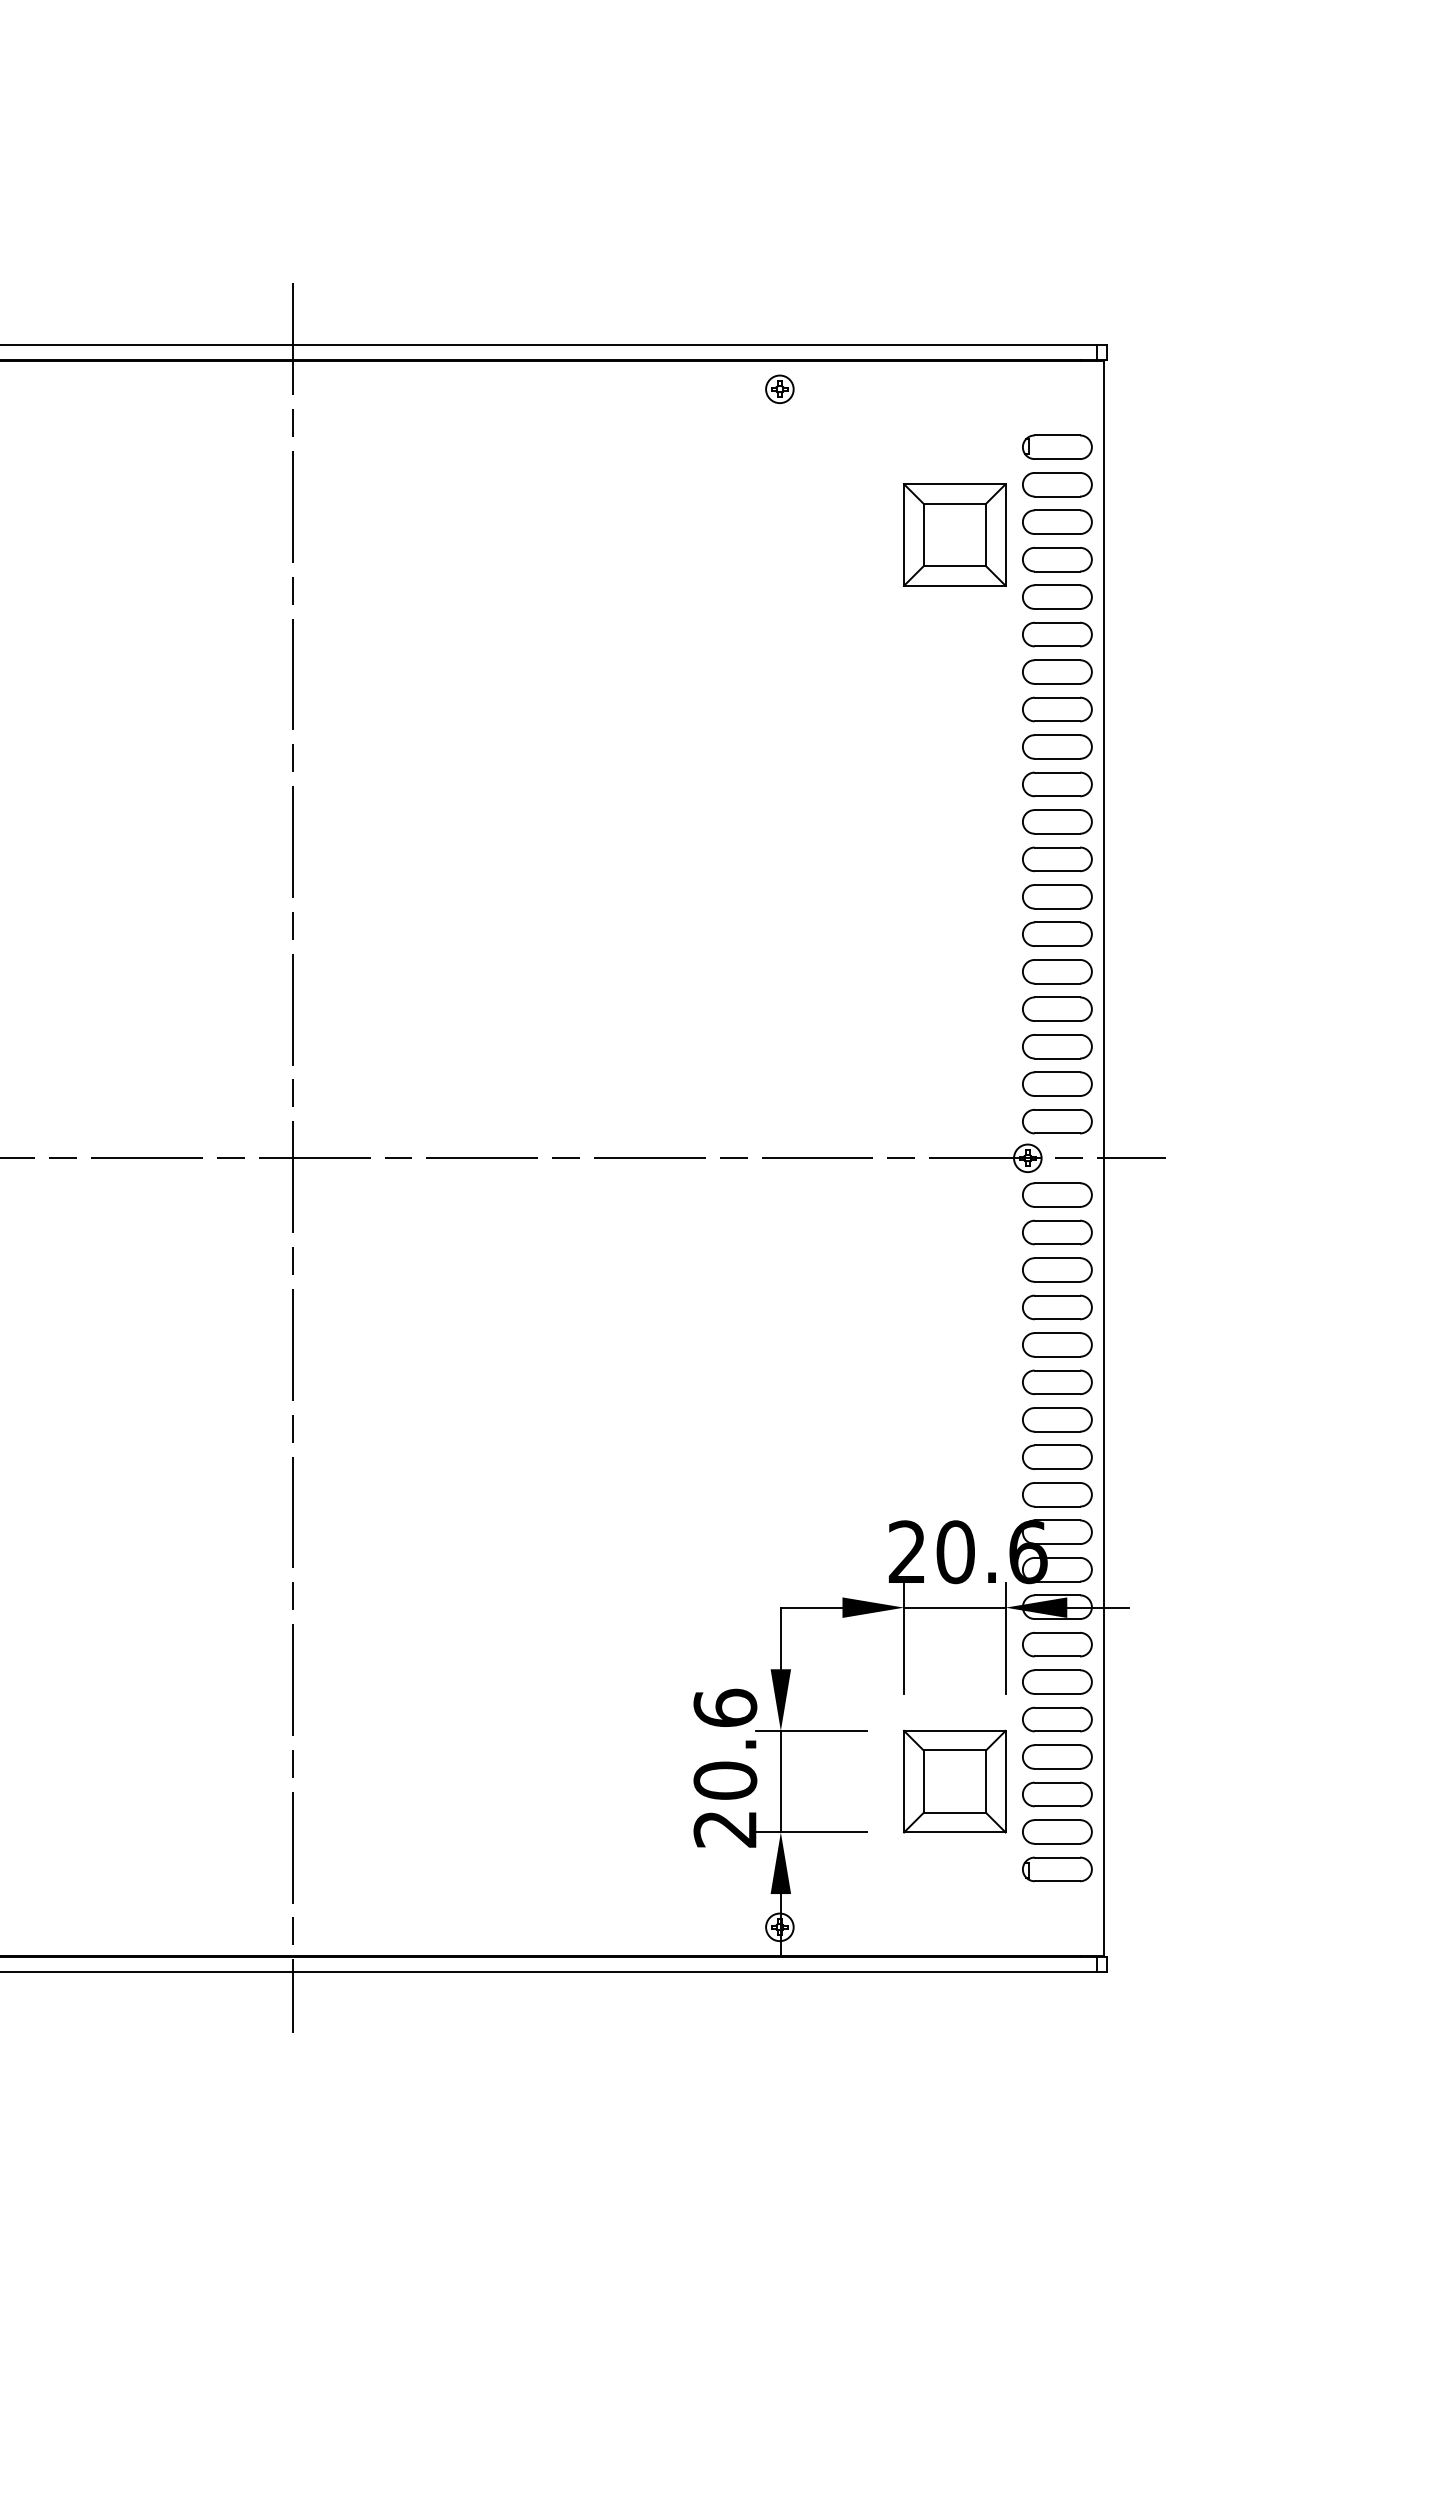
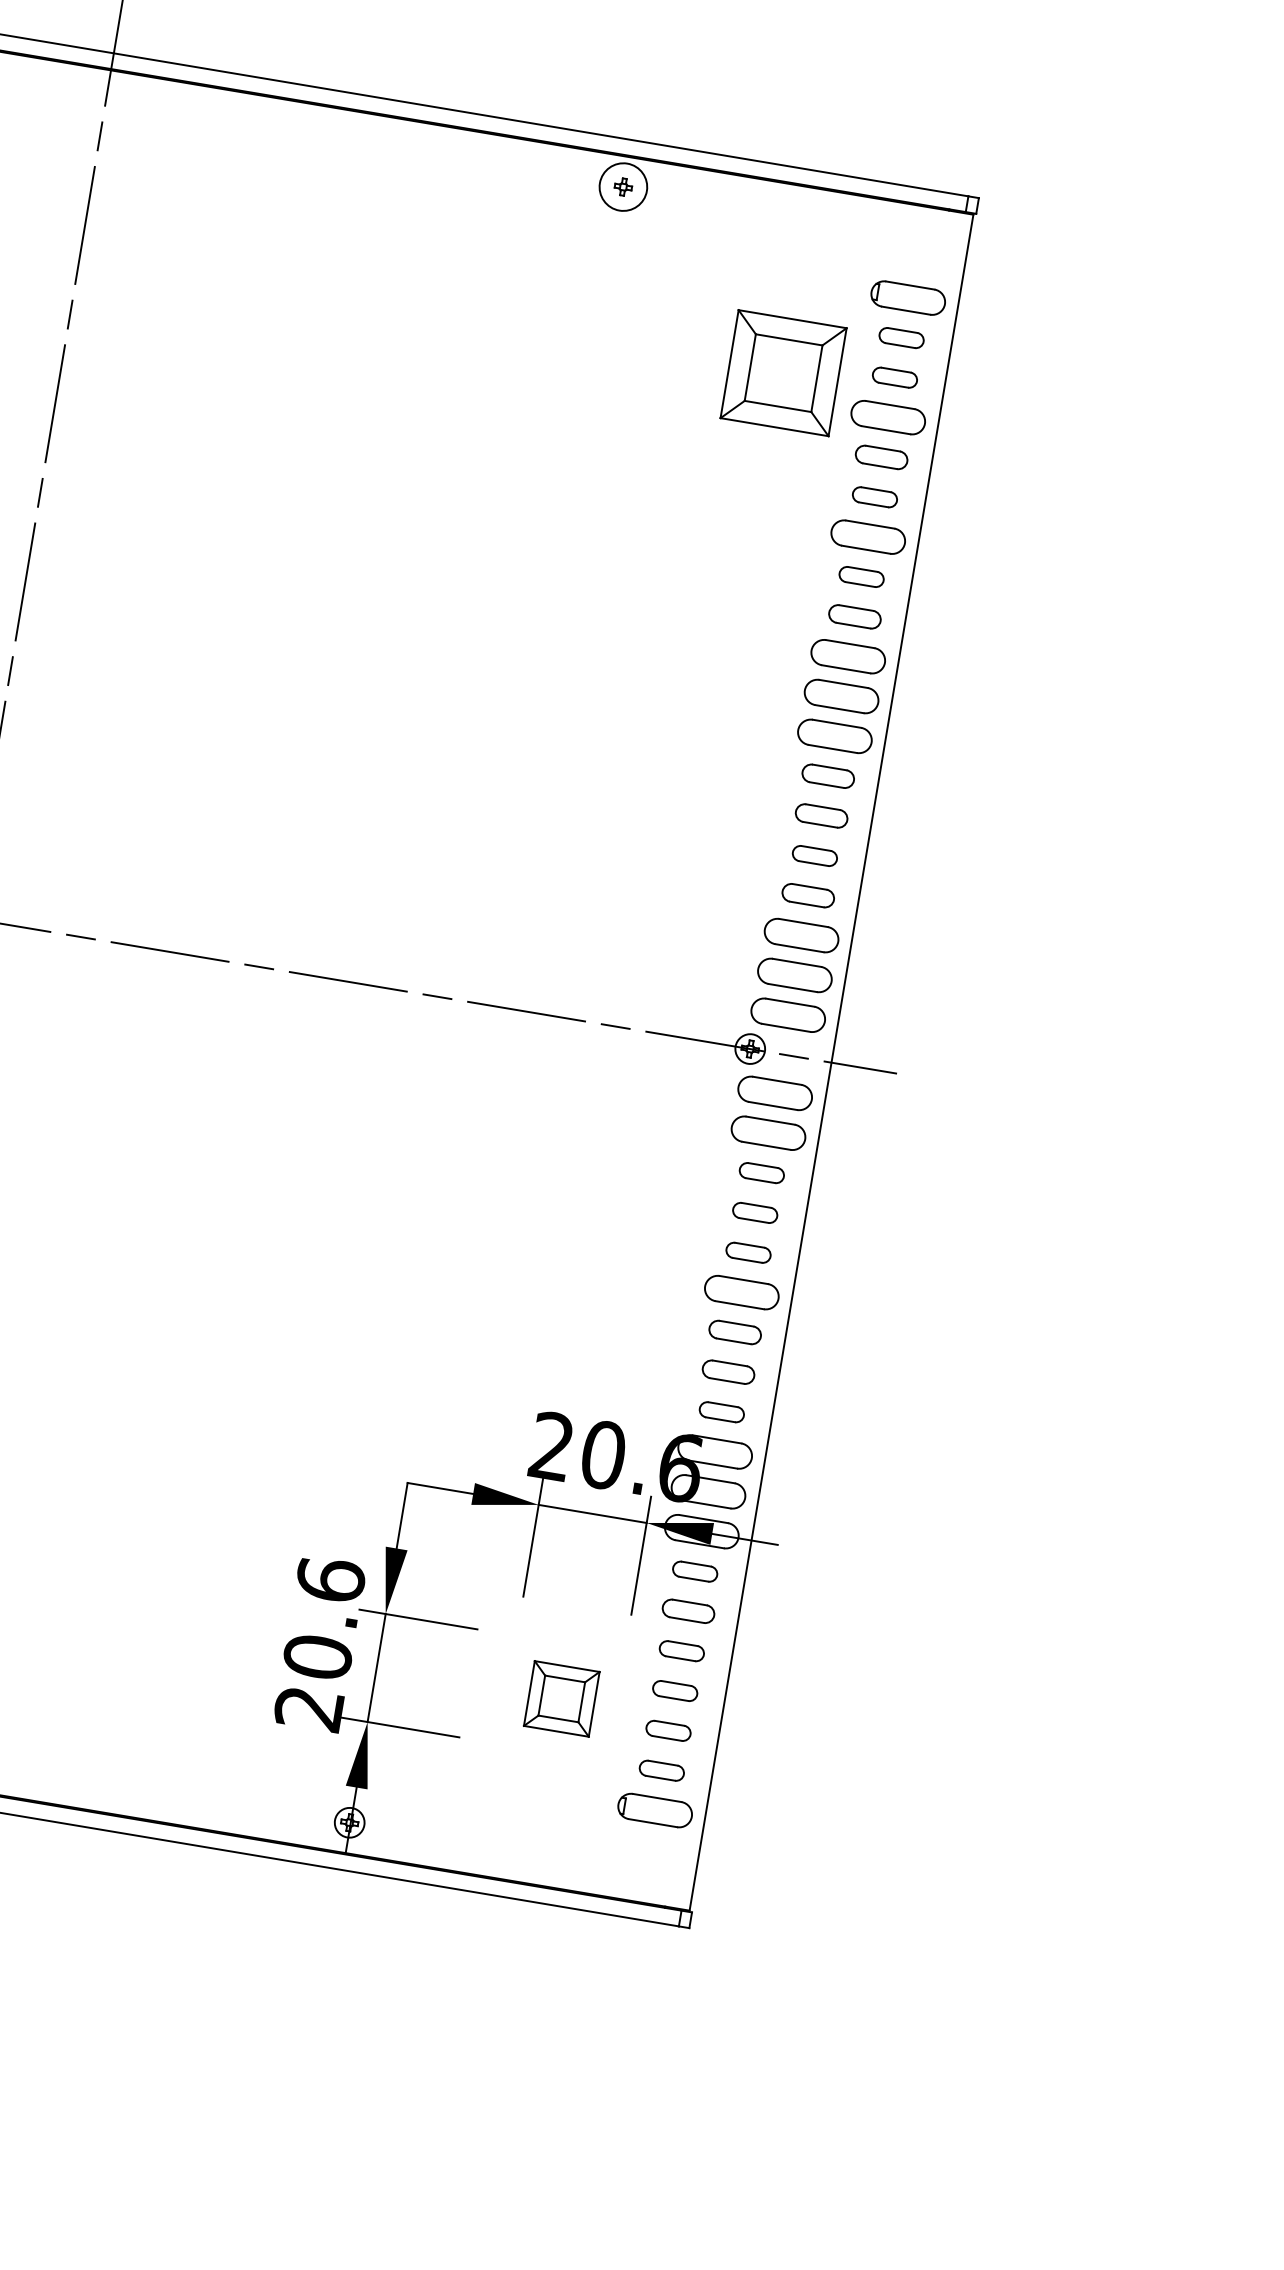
circle: (779, 389) -> (622, 187), size x1.6
part: (1057, 484) -> (901, 337), size x0.6
part: (1057, 521) -> (895, 377), size x0.6
part: (1057, 596) -> (881, 456), size x0.7
part: (1057, 634) -> (875, 497), size x0.6
part: (1057, 709) -> (861, 577), size x0.6
part: (1057, 746) -> (855, 616), size x0.7
part: (1057, 896) -> (828, 775), size x0.7
part: (1057, 933) -> (821, 815), size x0.7
part: (1057, 971) -> (815, 855), size x0.6
part: (1057, 1008) -> (808, 894), size x0.7
part: (1057, 1269) -> (762, 1172), size x0.6
part: (1057, 1307) -> (755, 1212), size x0.6
part: (1057, 1344) -> (748, 1252), size x0.6
part: (1057, 1419) -> (735, 1332), size x0.7
part: (1057, 1456) -> (728, 1371), size x0.7
part: (1057, 1494) -> (721, 1411), size x0.6
part: (1057, 1644) -> (695, 1571), size x0.6
part: (1057, 1681) -> (688, 1610), size x0.7
part: (1057, 1719) -> (681, 1651), size x0.6
part: (1057, 1756) -> (675, 1690), size x0.6
part: (954, 1781) -> (561, 1698), size x0.6
part: (1057, 1794) -> (668, 1730), size x0.6
part: (1057, 1831) -> (662, 1770), size x0.6

